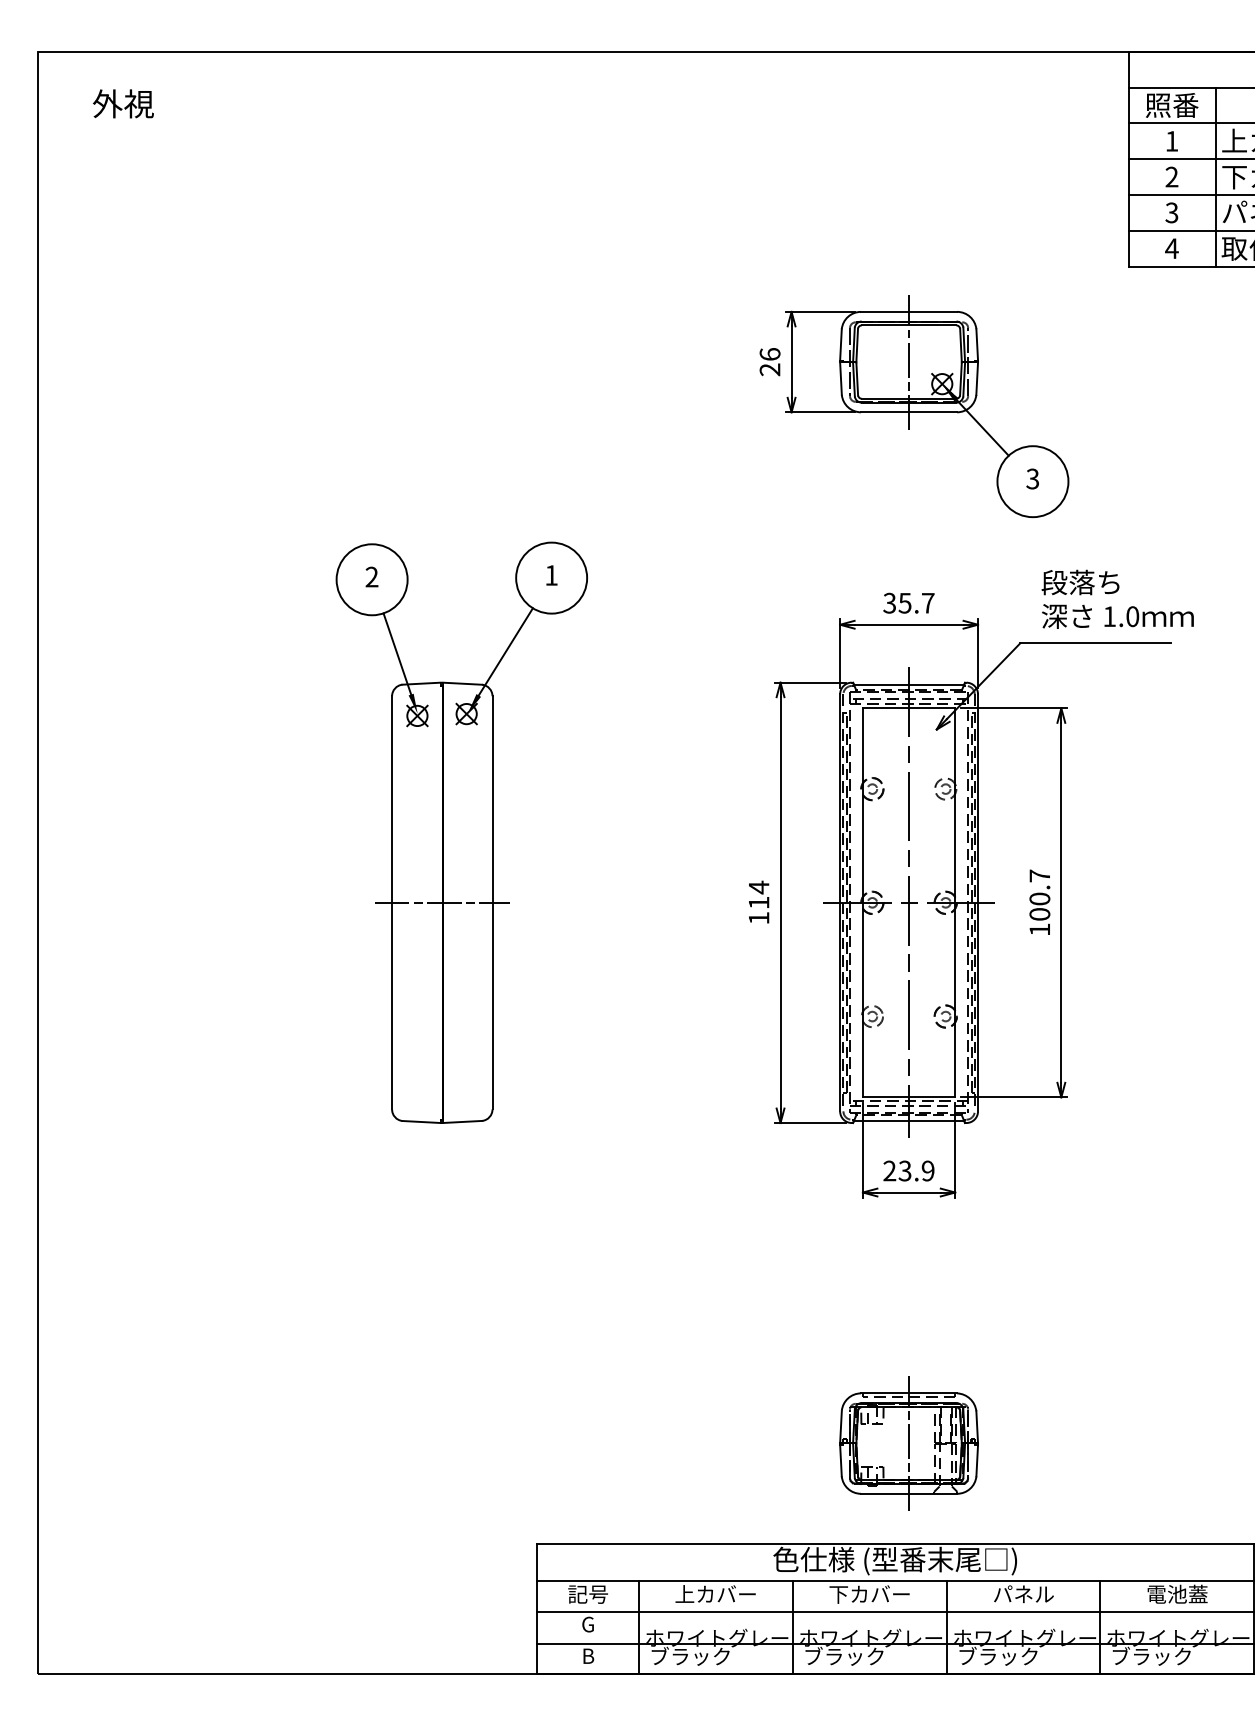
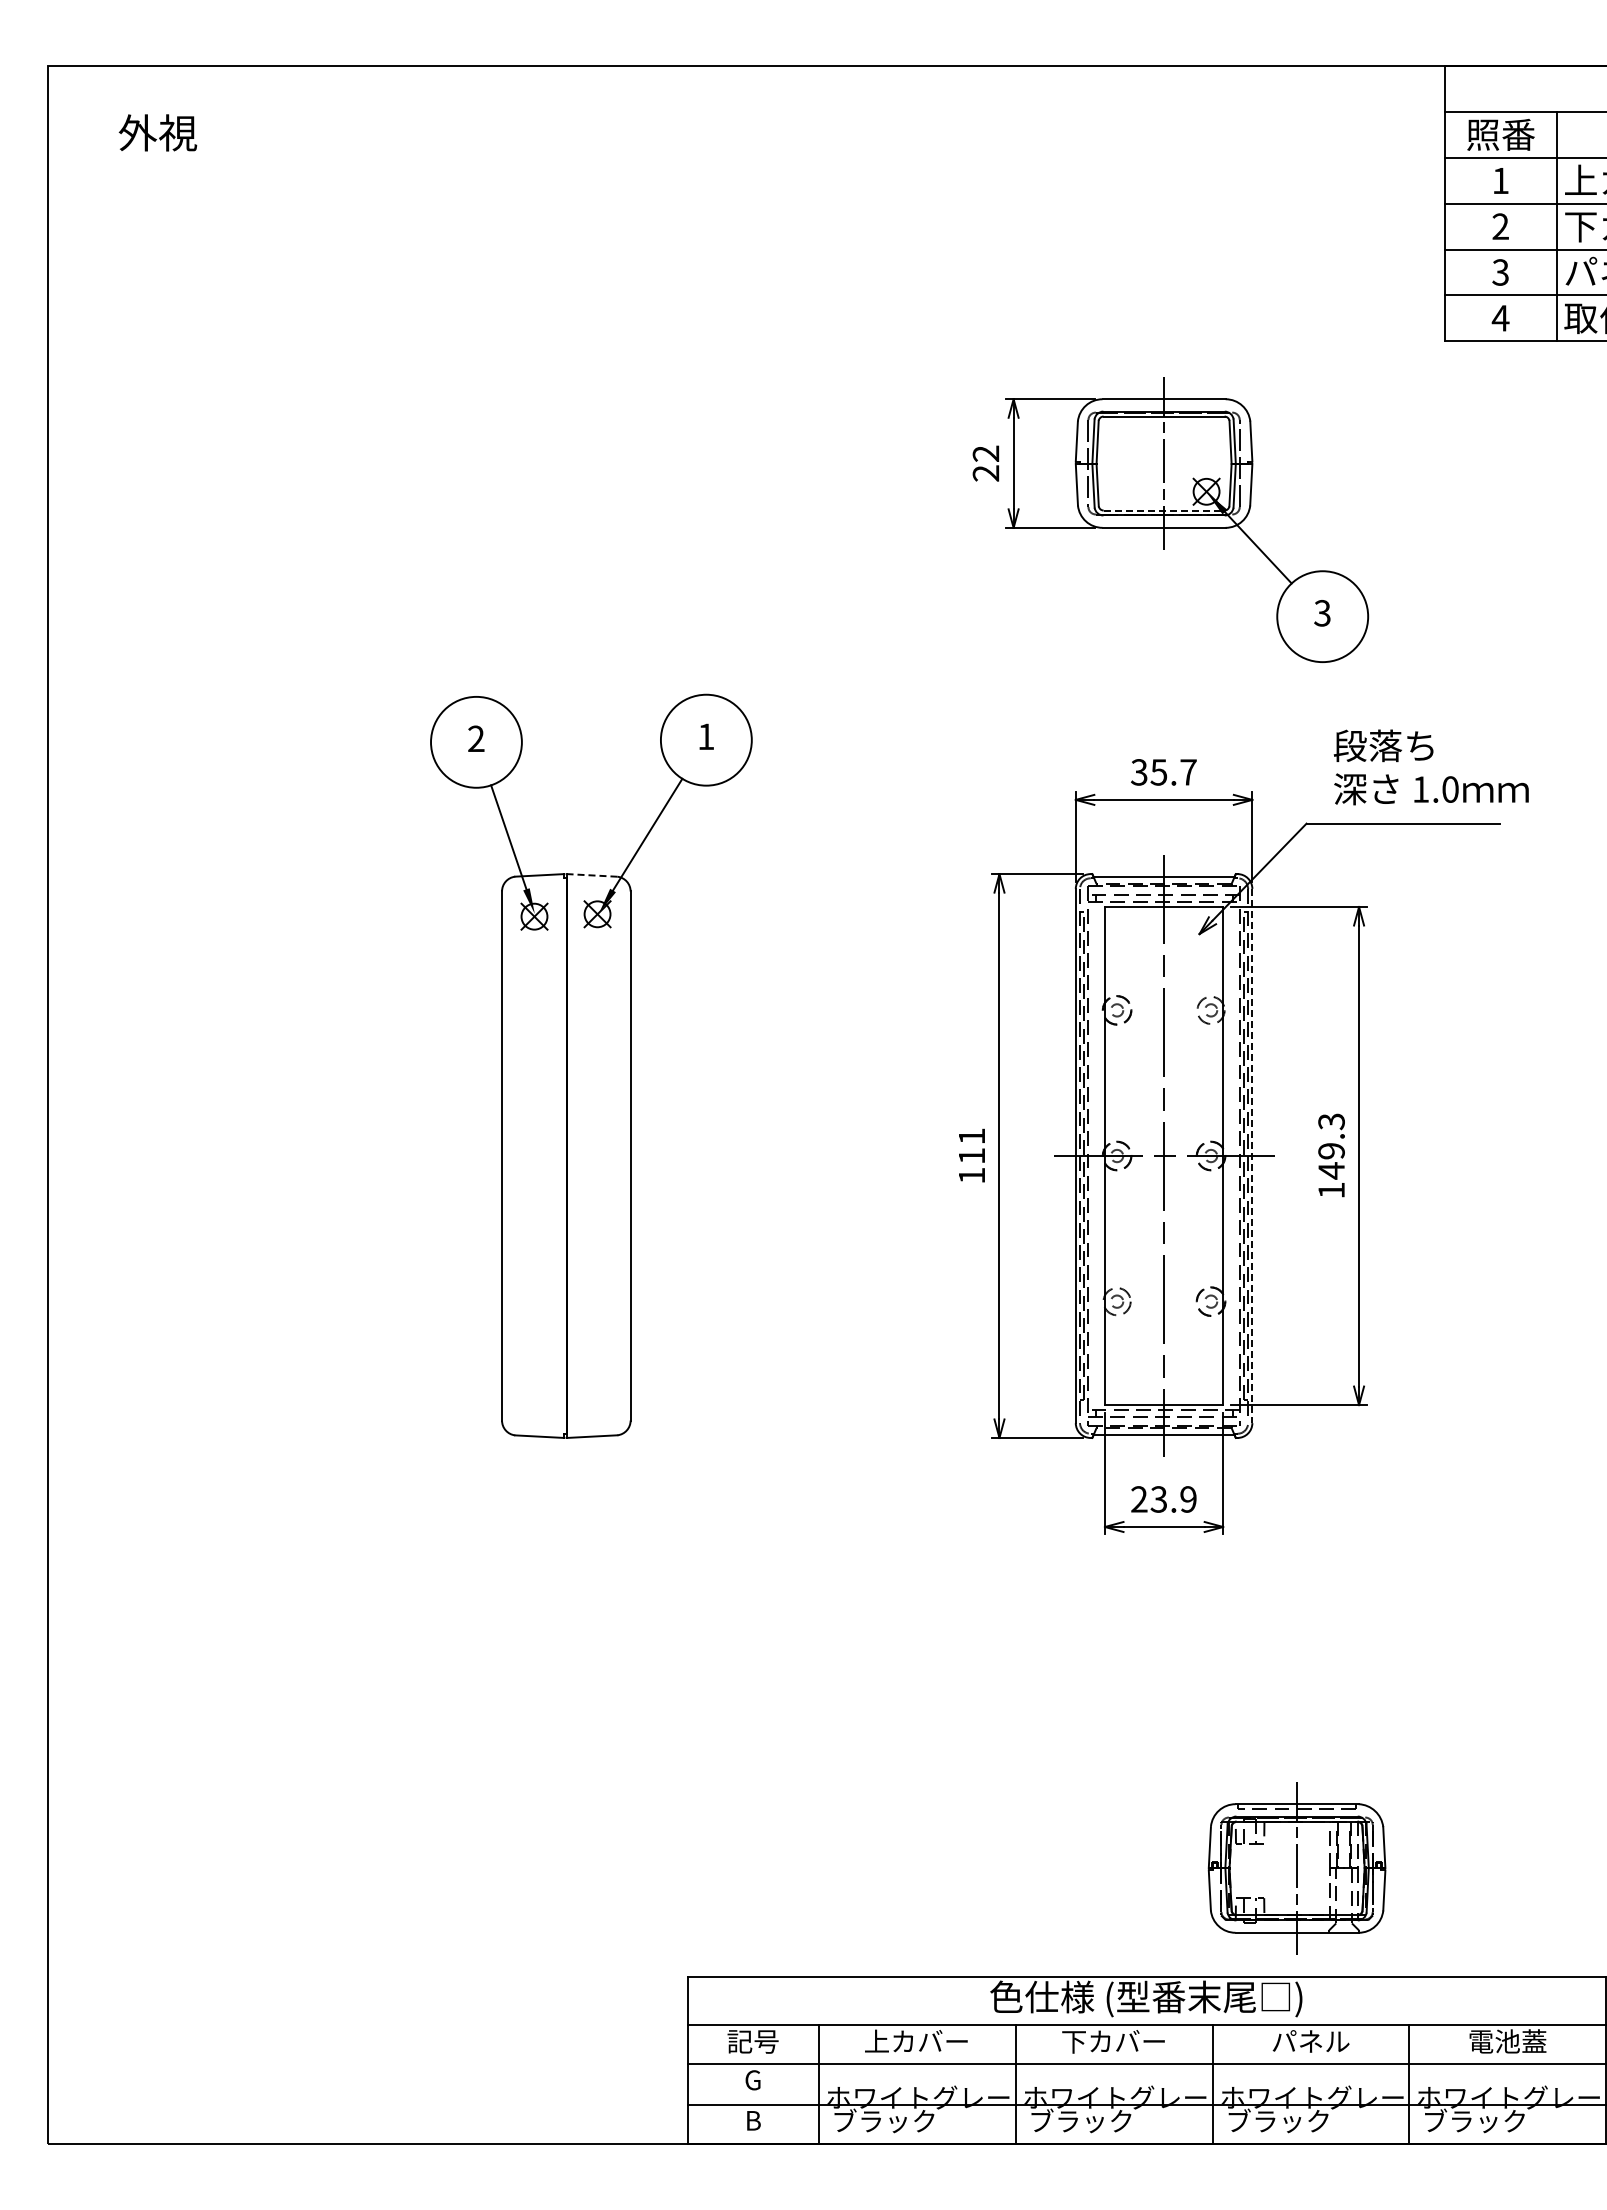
text: (769, 354) -> (985, 453), 26 -> 22
line: (909, 398) -> (1164, 510), solid -> dashed
line: (461, 683) -> (591, 875), solid -> dashed
text: (758, 887) -> (971, 1136), 114 -> 111
text: (1039, 895) -> (1331, 1146), 100.7 -> 149.3
line: (441, 903) -> (565, 1156), removed
line: (978, 903) -> (1252, 1156), solid -> dashed
part: (908, 1443) -> (1296, 1868), moved

